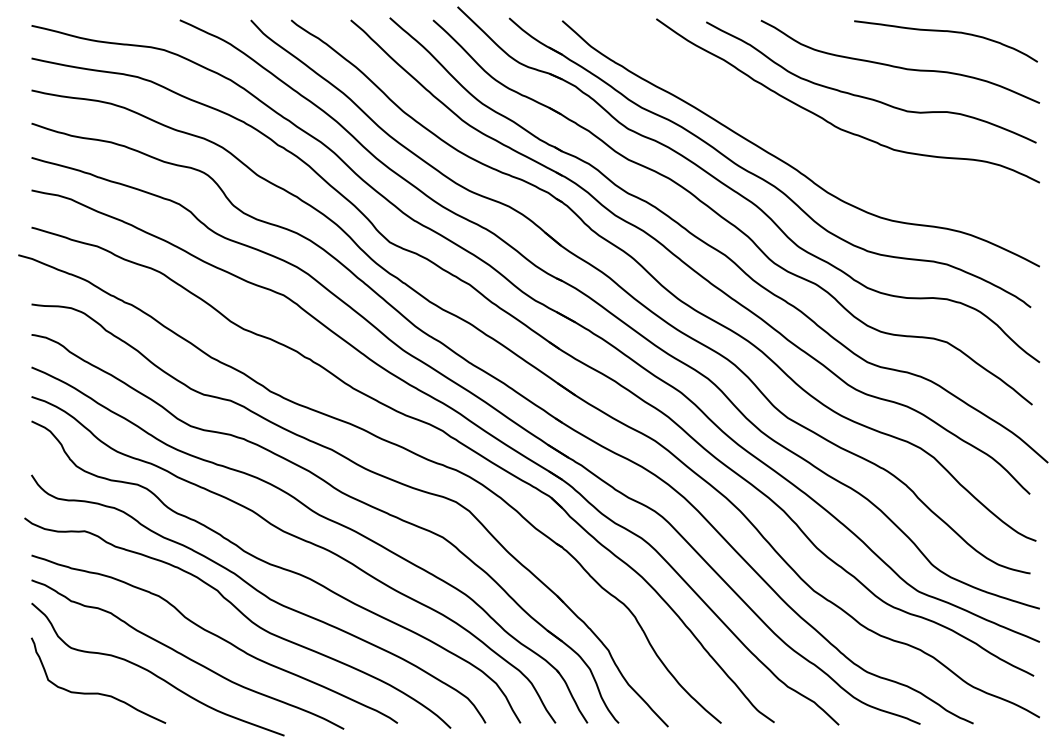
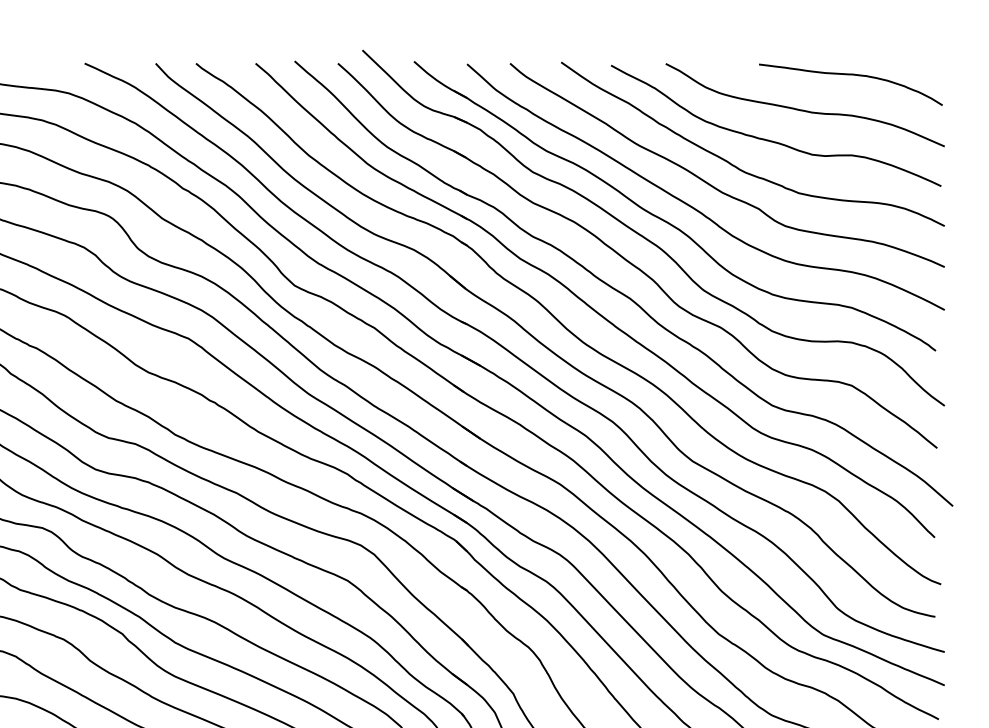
curve: (810, 143) -> (715, 186), added

